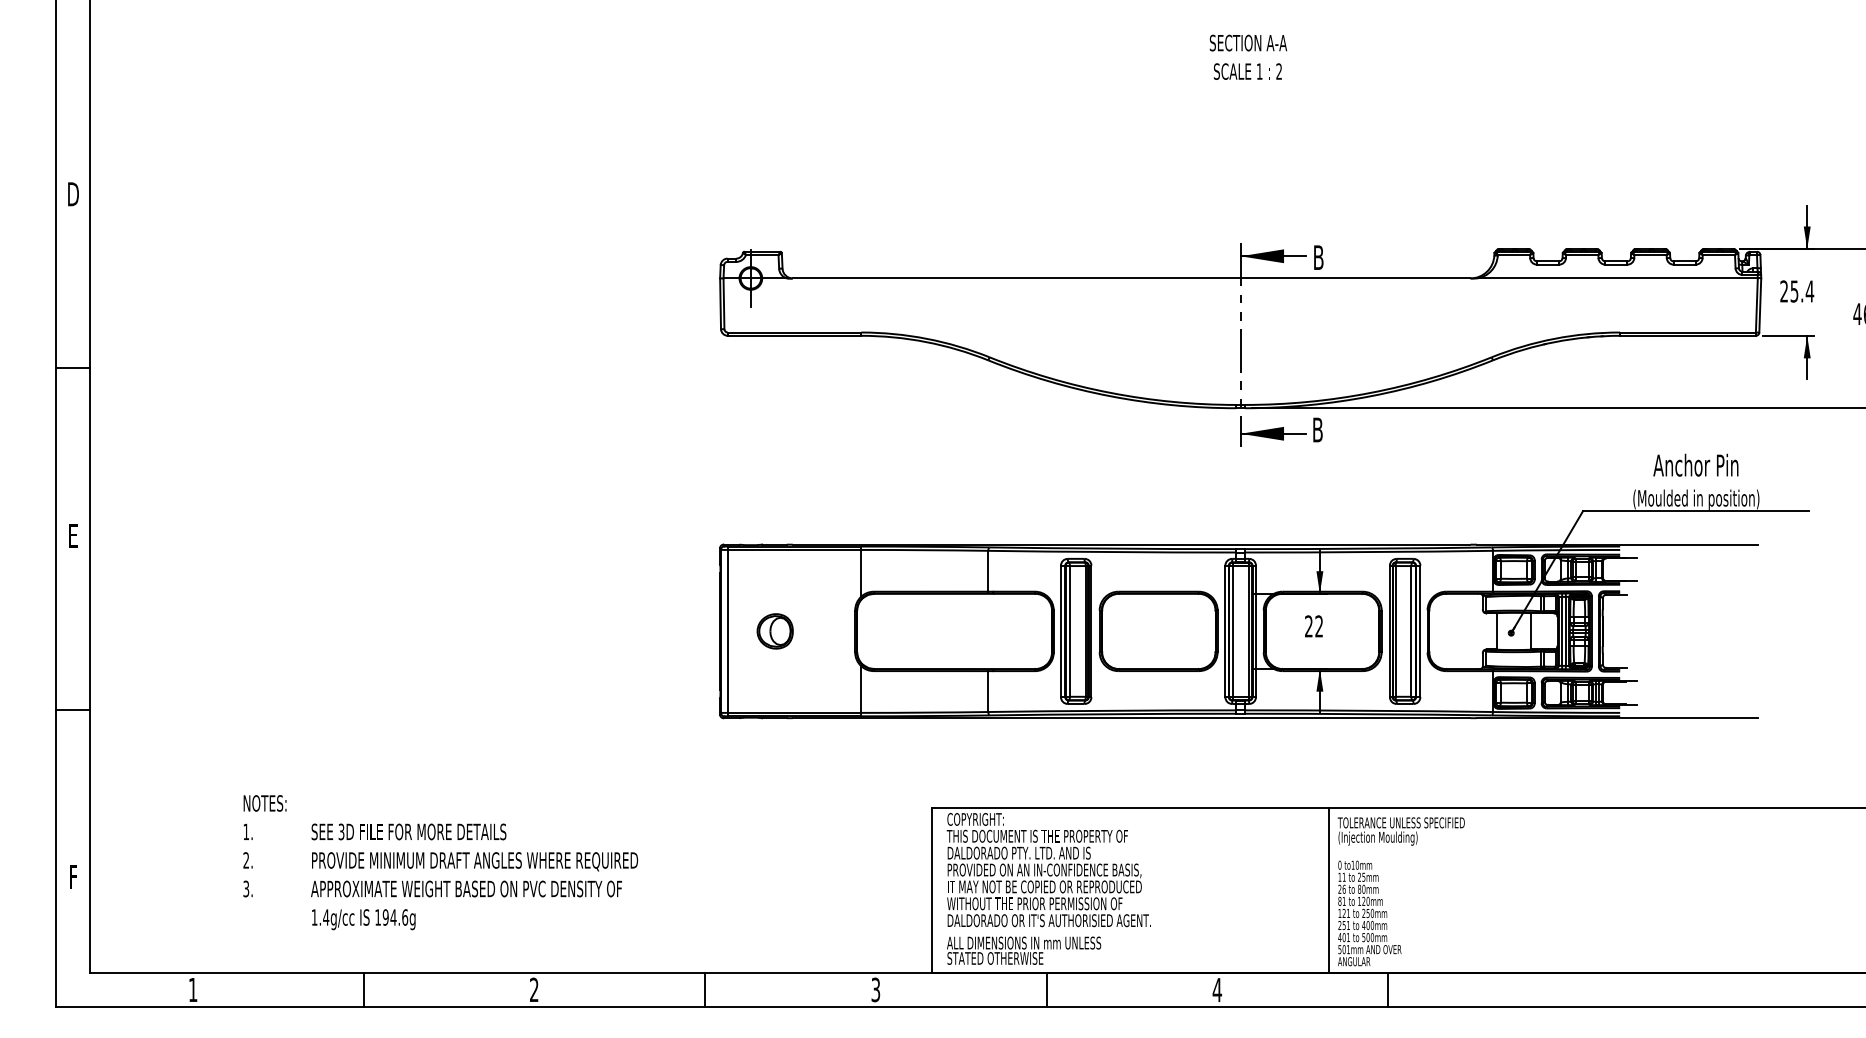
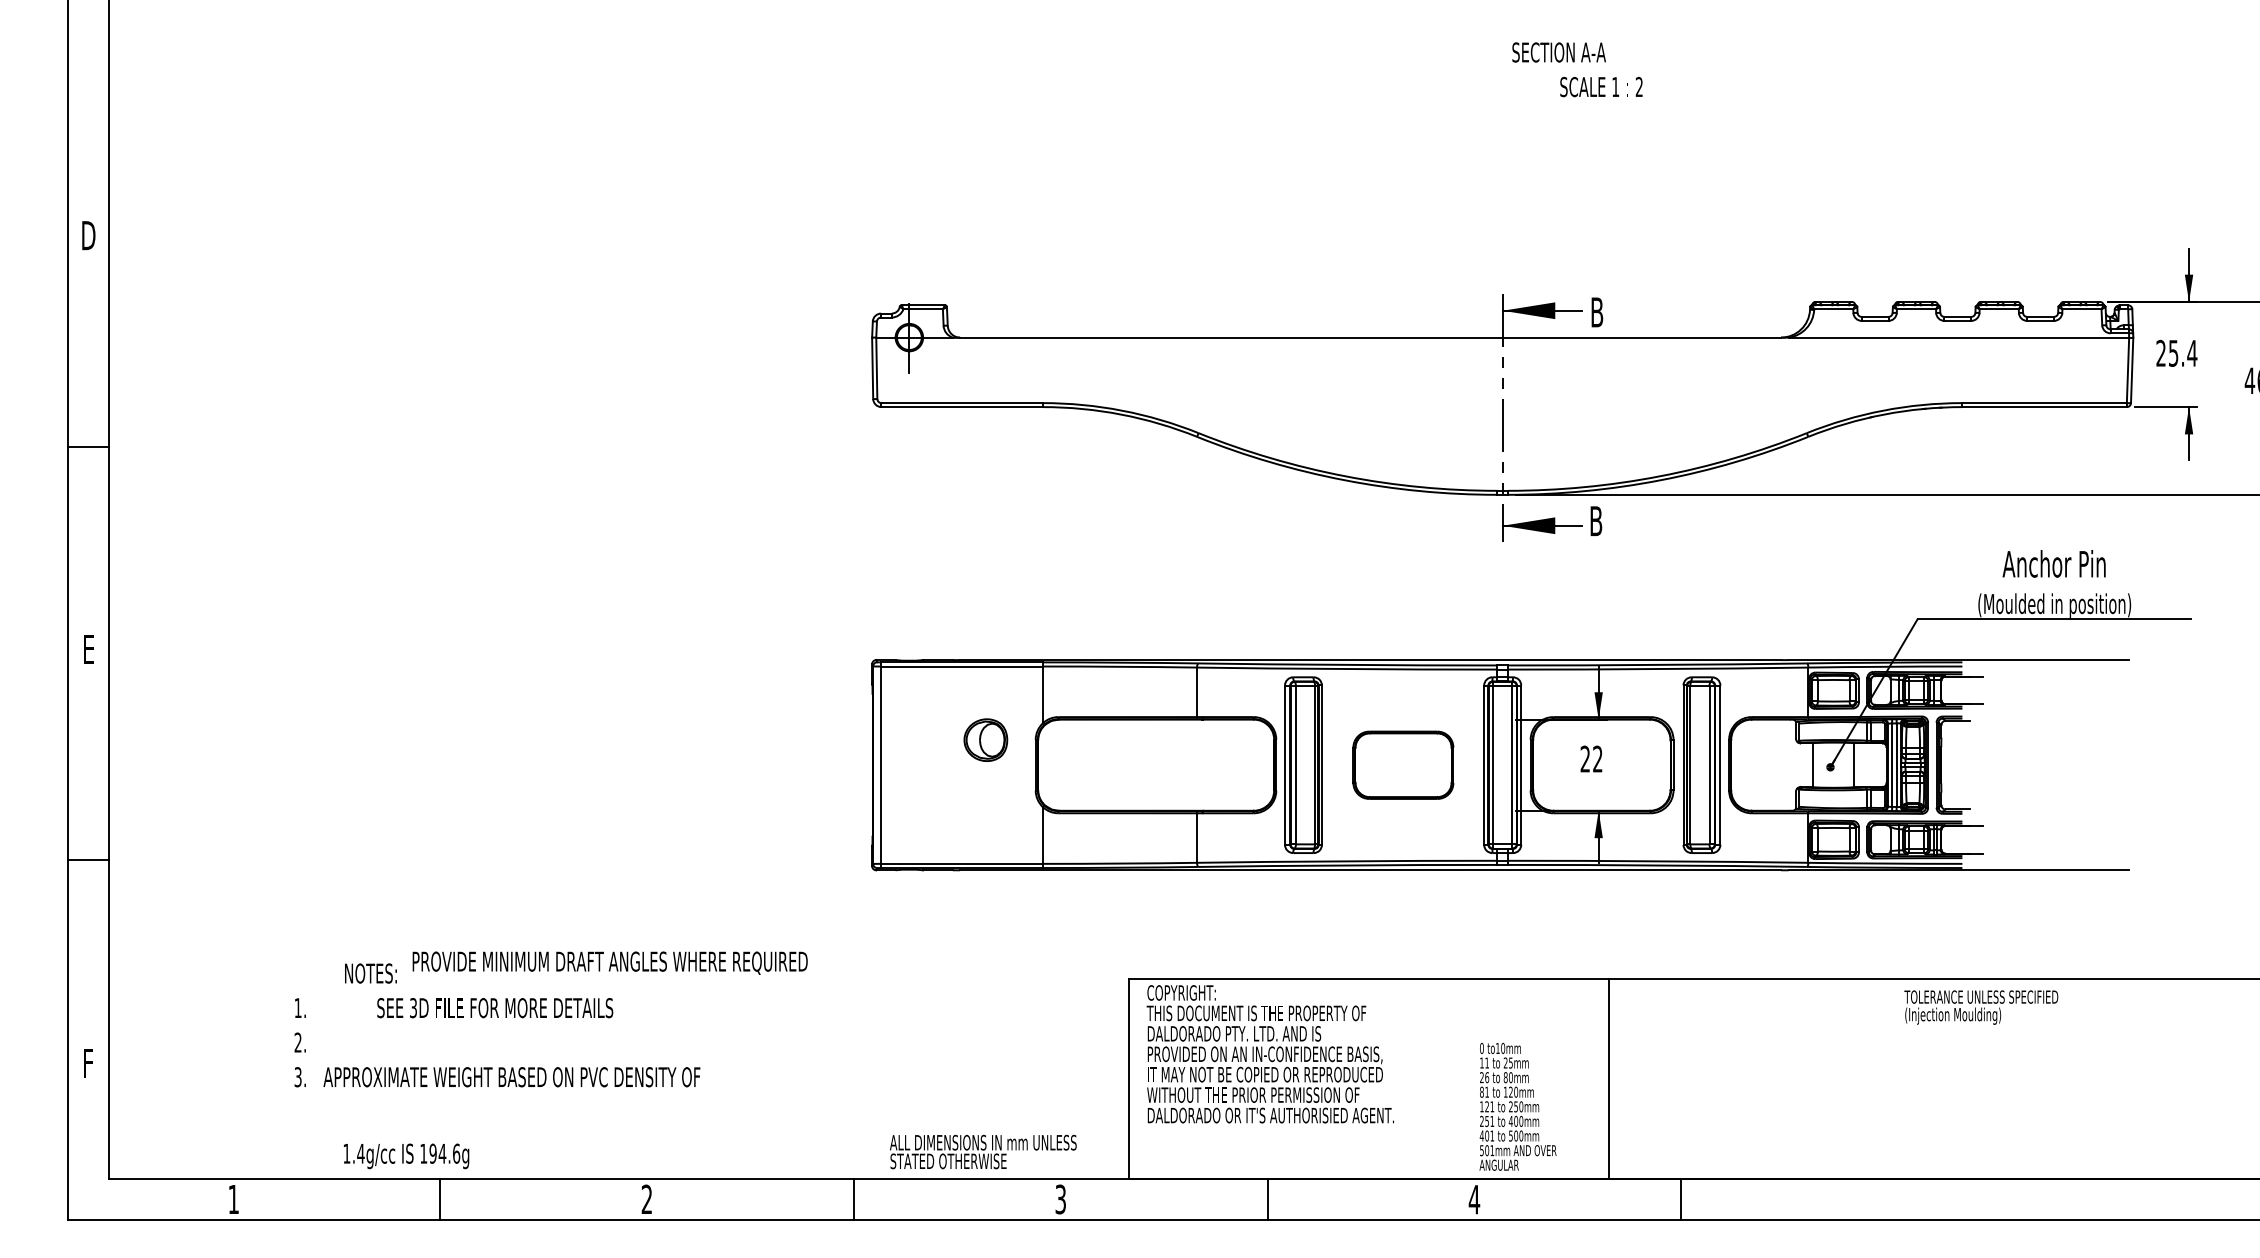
text: (1247, 43) -> (1558, 52), moved
text: (1247, 71) -> (1601, 87), moved
part: (774, 630) -> (985, 739), moved
part: (1158, 631) -> (1403, 765), size x0.7
text: (264, 803) -> (370, 973), moved
text: (1401, 831) -> (1981, 1007), moved
text: (474, 861) -> (609, 962), moved
text: (466, 889) -> (511, 1077), moved
text: (1369, 913) -> (1517, 1106), moved
text: (363, 919) -> (406, 1156), moved
text: (1024, 950) -> (983, 1151), moved

